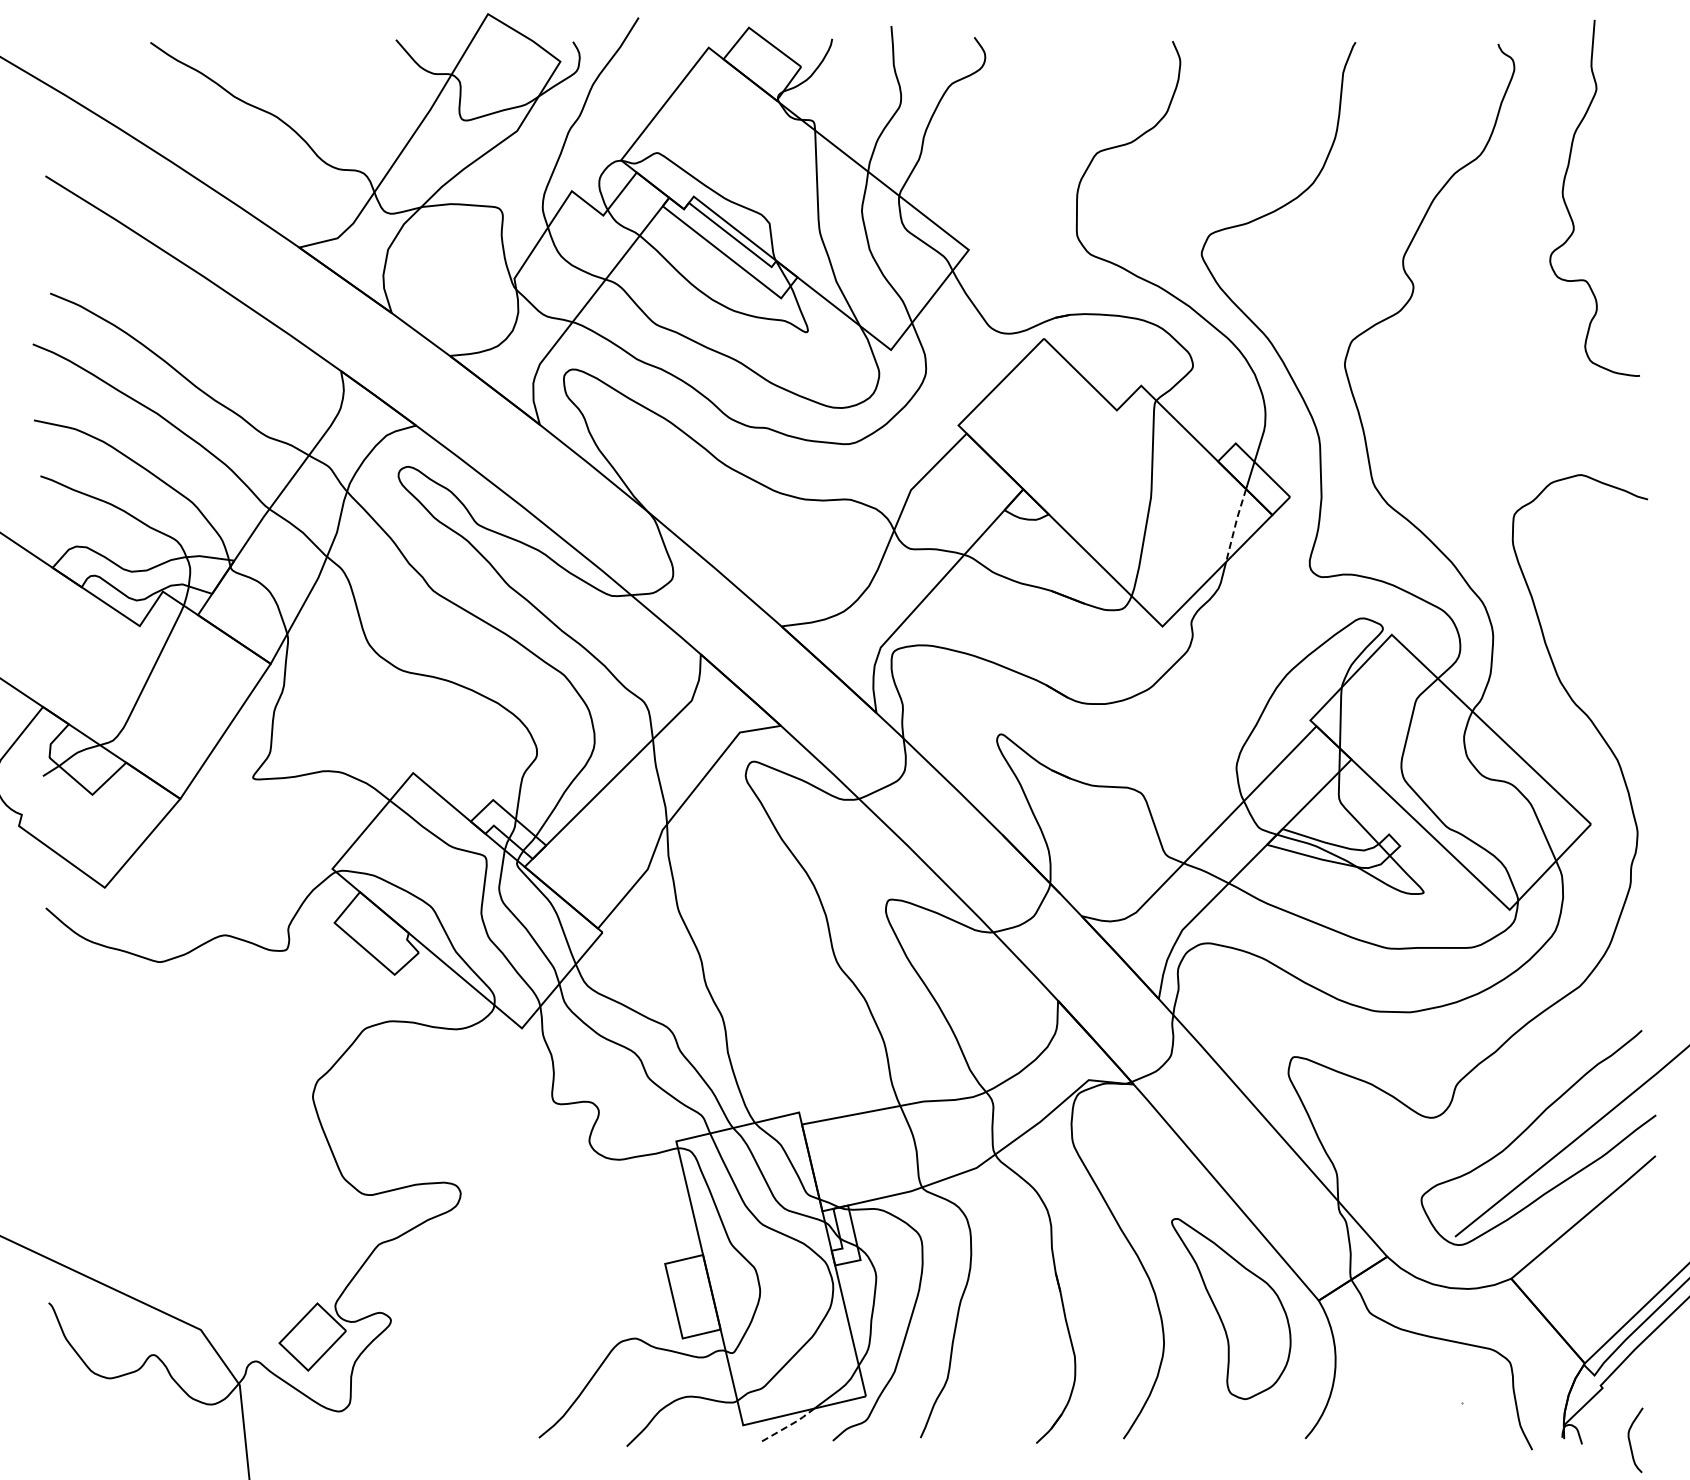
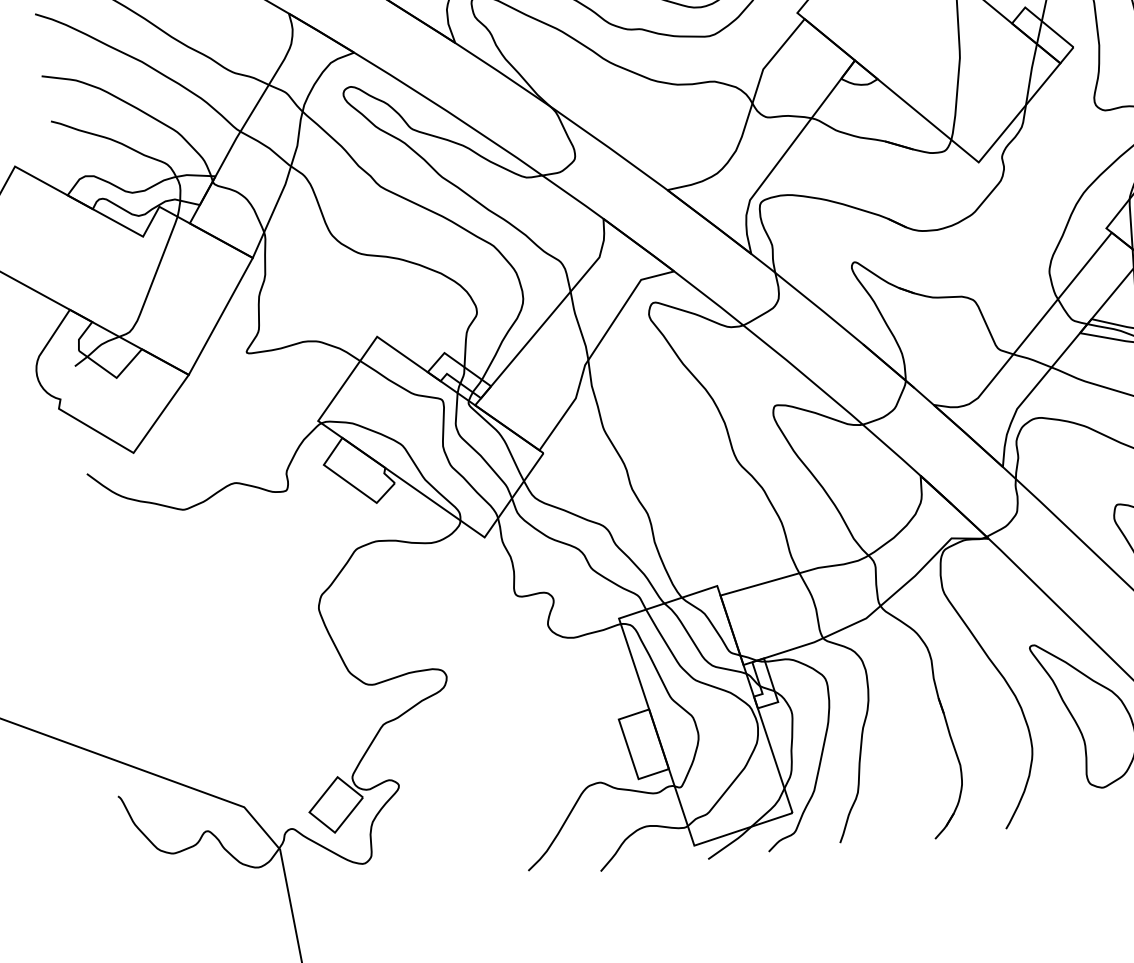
line: (1235, 525) -> (1030, 74), dashed -> solid
line: (788, 1426) -> (731, 843), dashed -> solid

